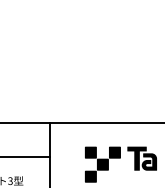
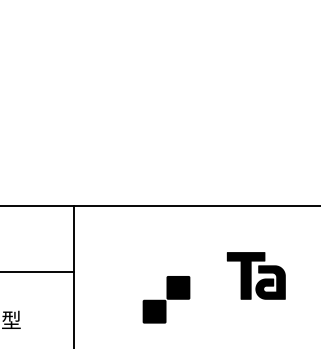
fill: (90, 152) -> (153, 263), removed
fill: (114, 152) -> (201, 263), removed

